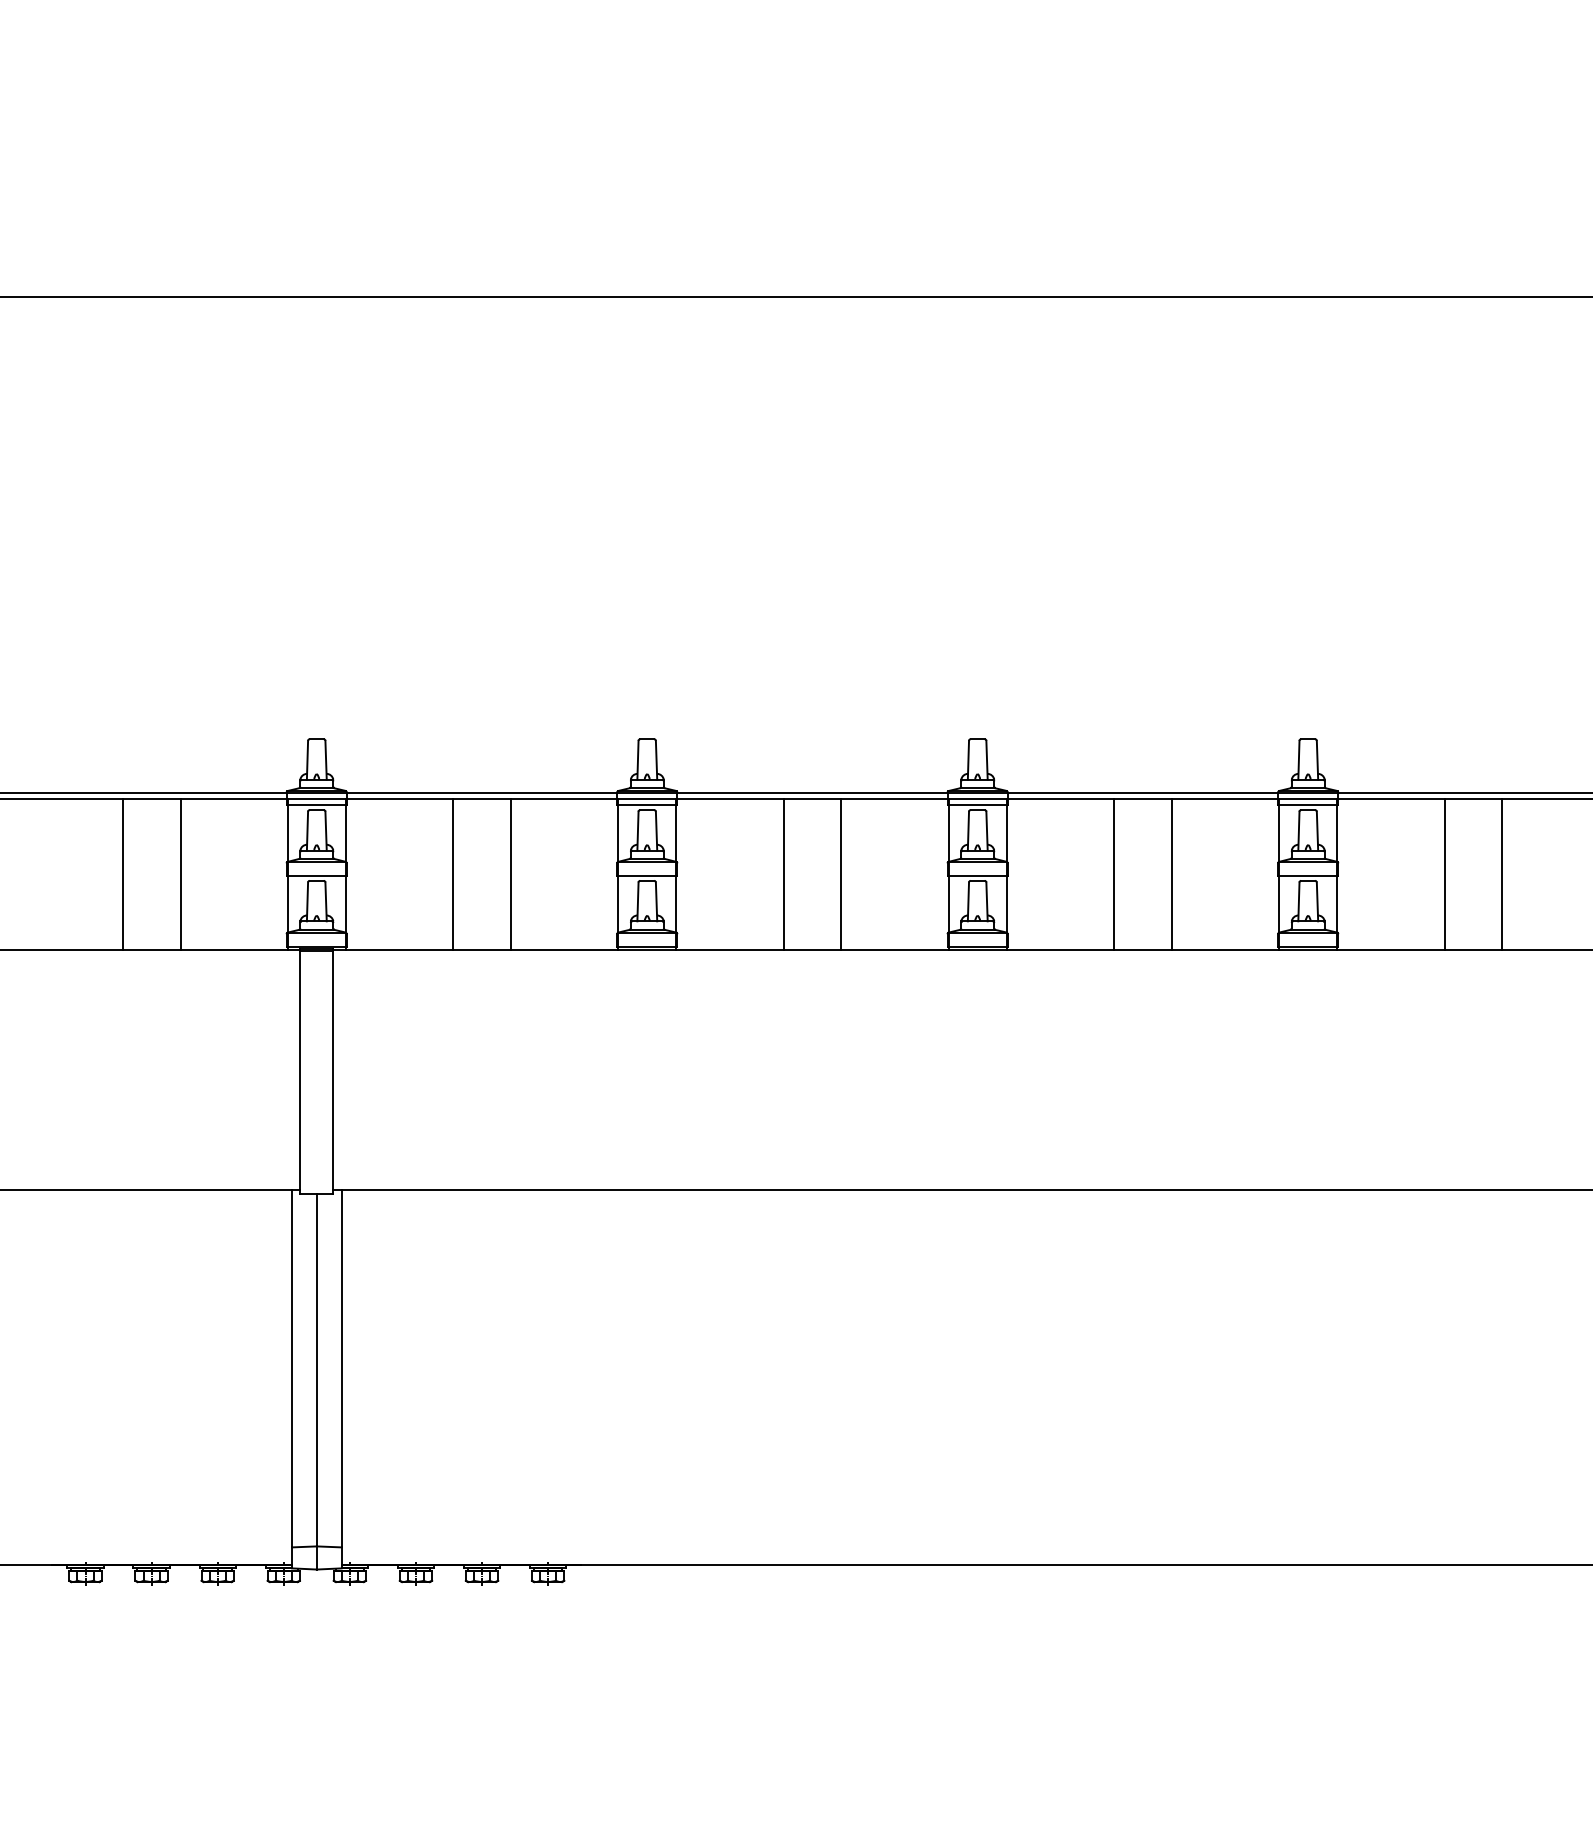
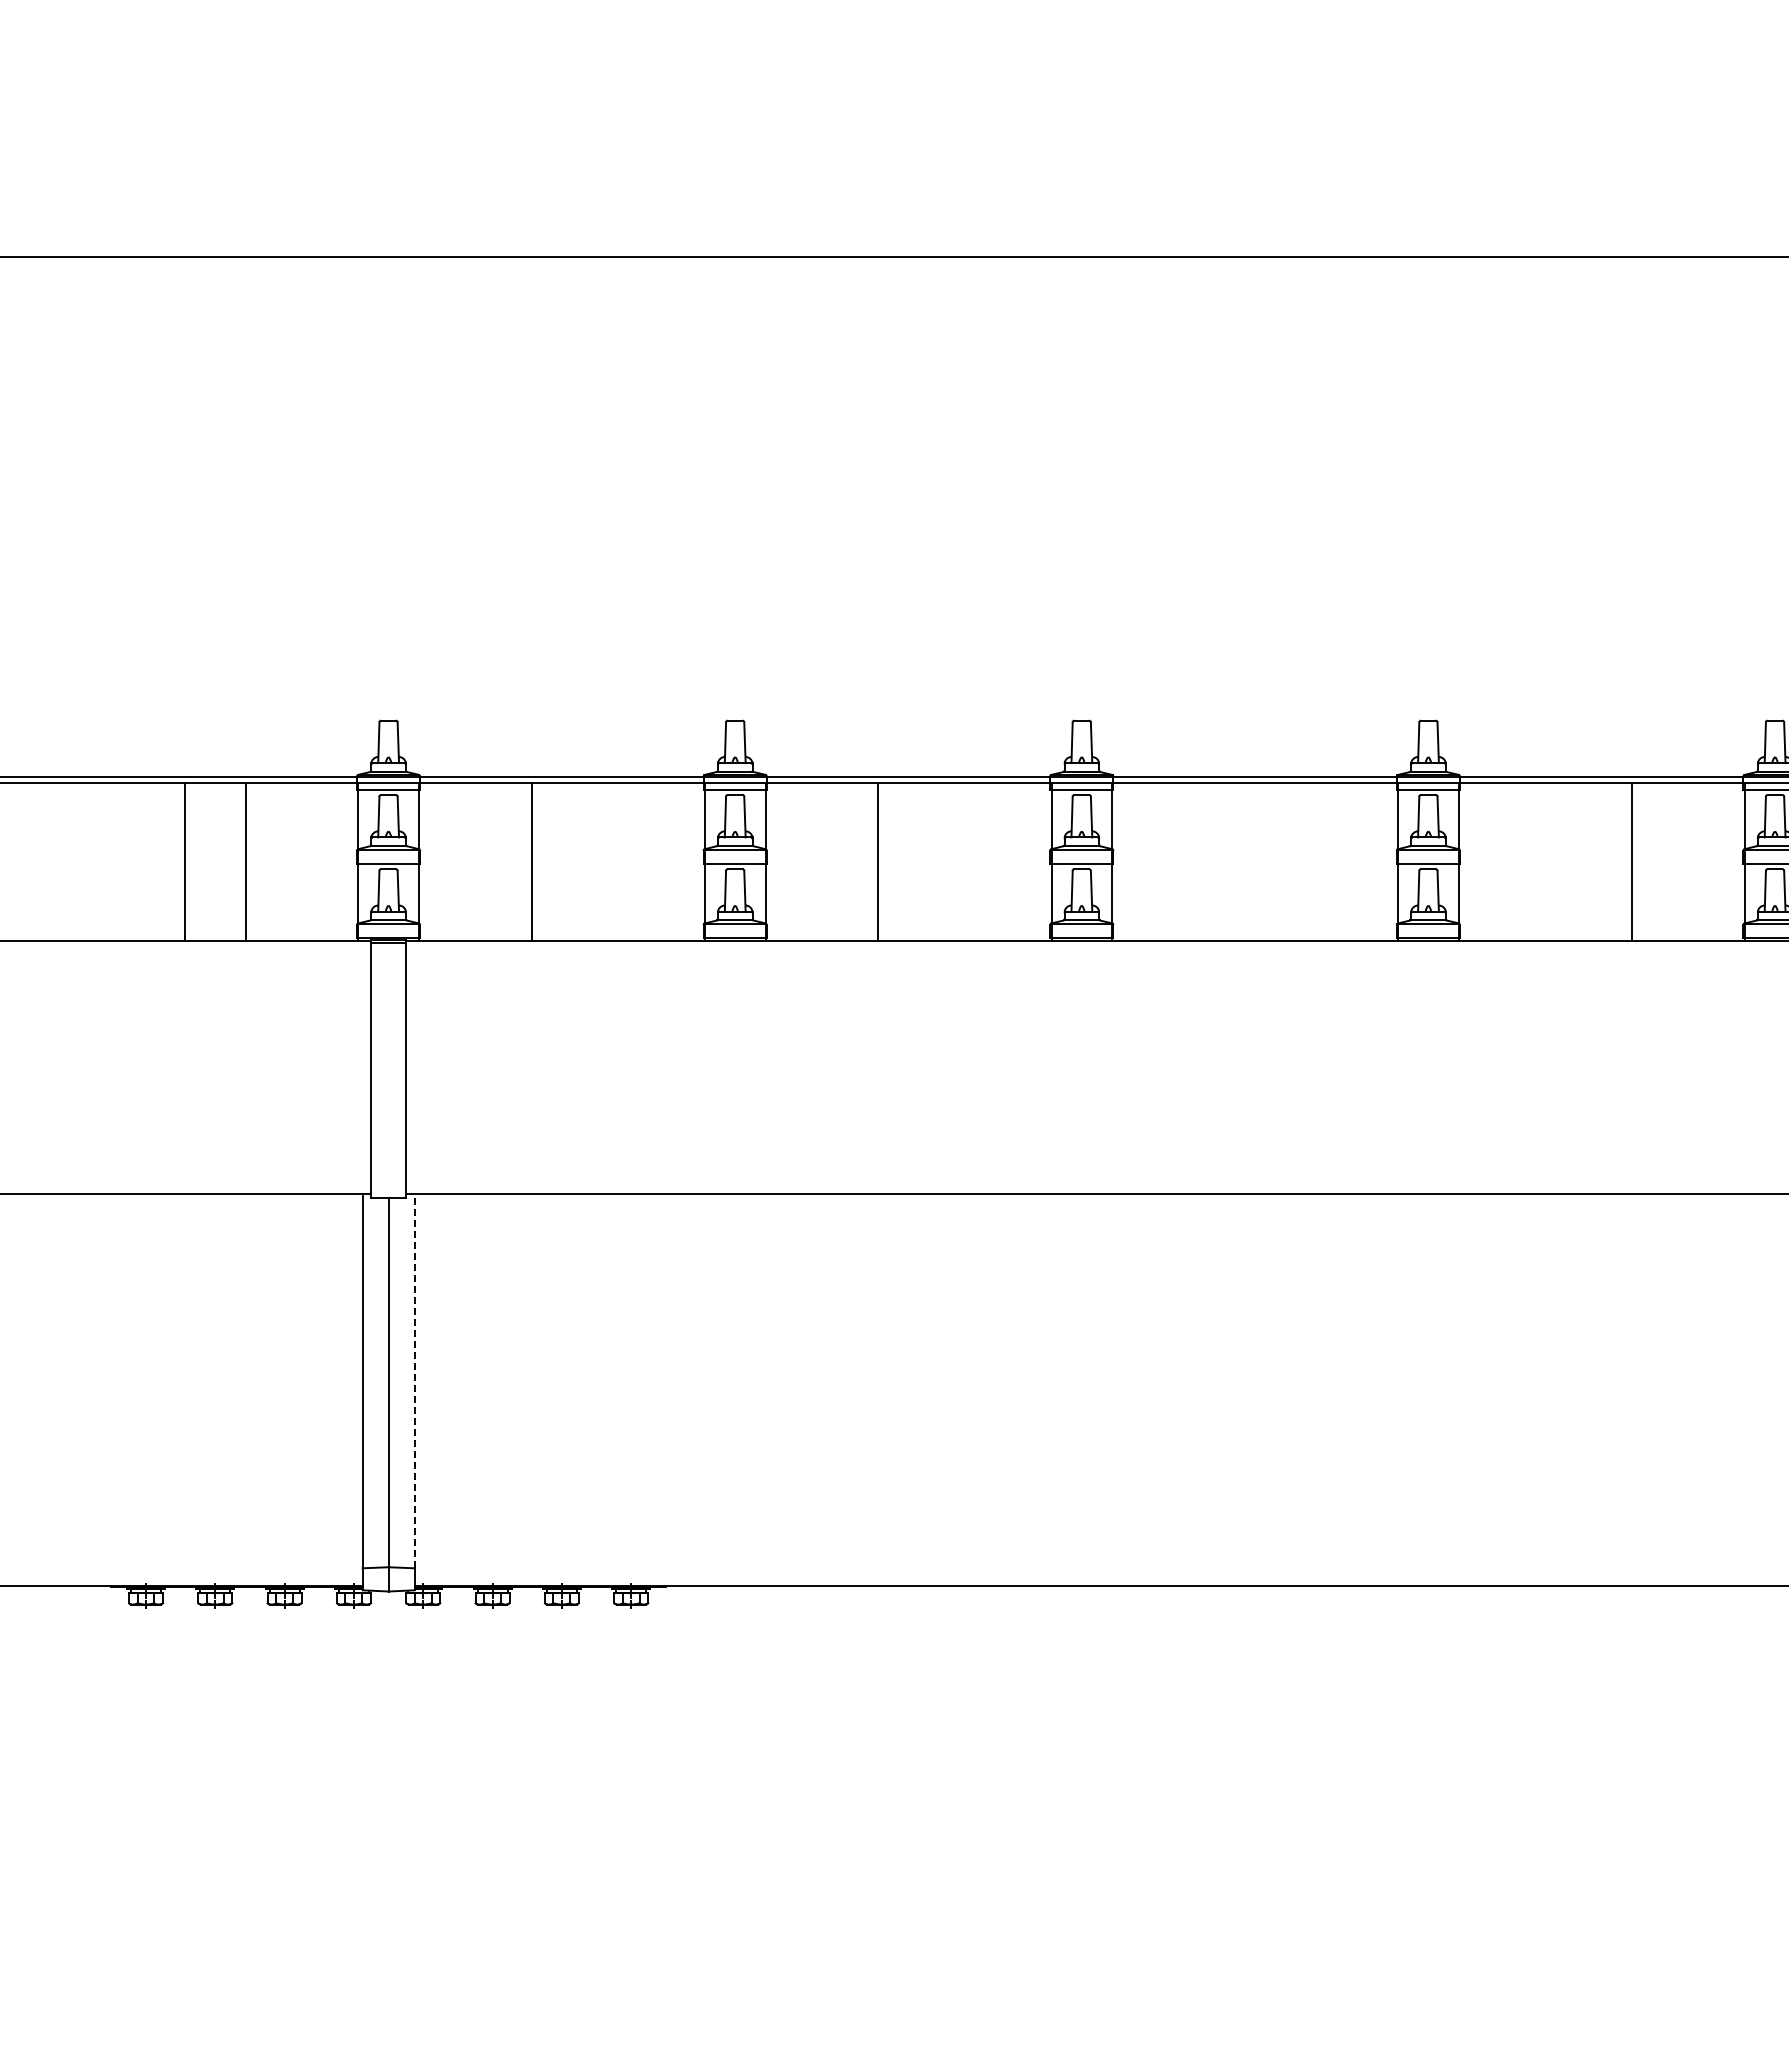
line: (511, 873) -> (592, 861), removed
line: (841, 873) -> (938, 861), removed
line: (1113, 873) -> (1224, 861), removed
line: (1171, 873) -> (1285, 861), removed
line: (1444, 873) -> (1571, 861), removed
line: (341, 1368) -> (414, 1380), solid -> dashed

